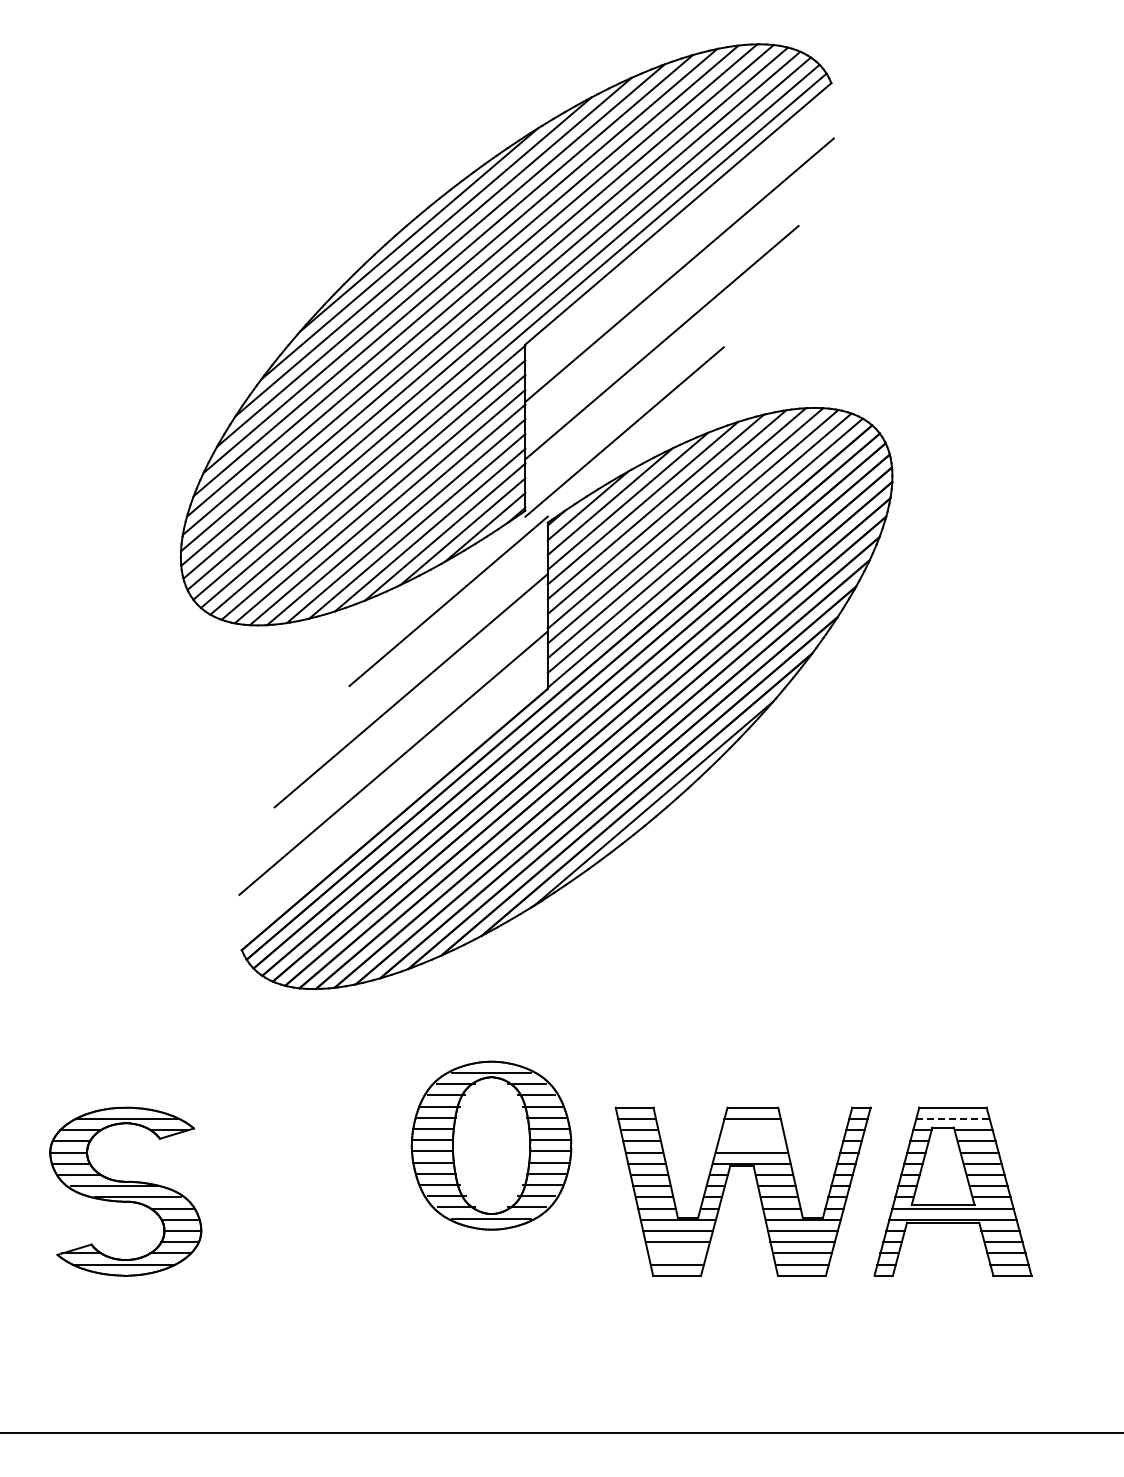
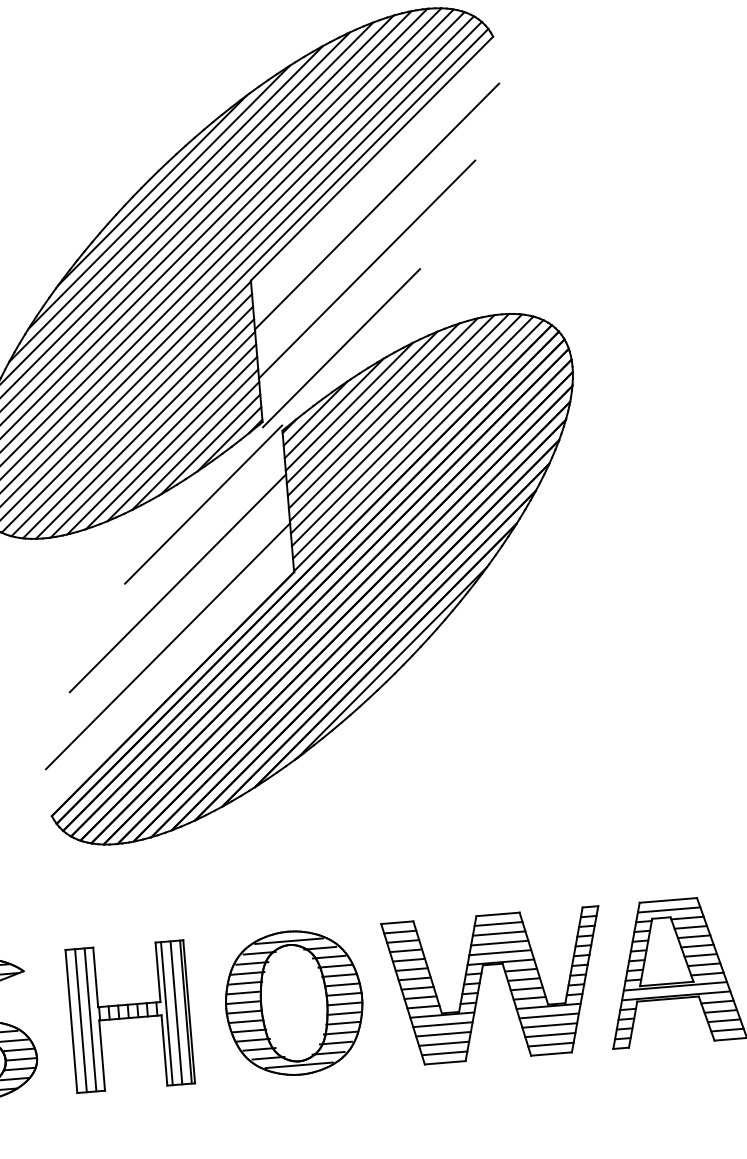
line: (953, 1118) -> (669, 909), dashed -> solid
line: (752, 1130) -> (499, 933), added
line: (751, 1141) -> (499, 943), added
part: (491, 1145) -> (294, 1003), moved
part: (313, 1191) -> (129, 1016), added
line: (677, 1253) -> (444, 1043), added

